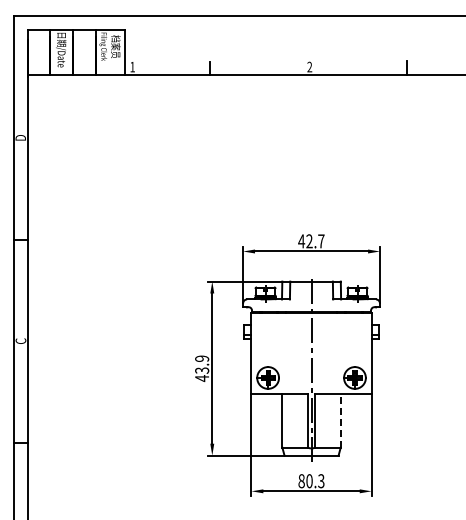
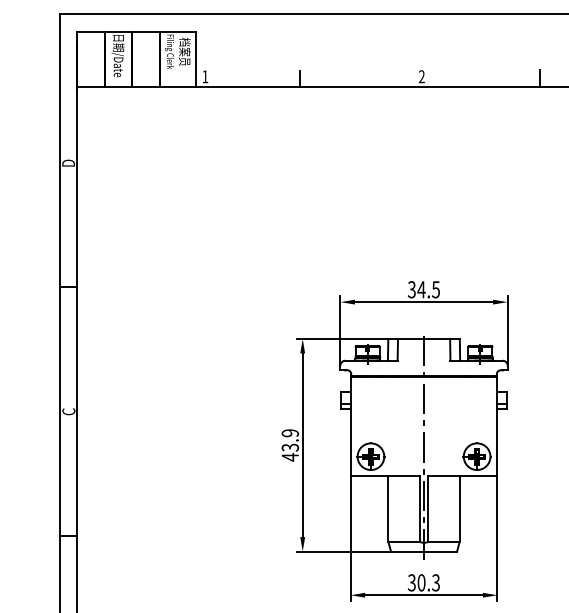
text: (311, 241) -> (423, 289), 42.7 -> 34.5
line: (340, 420) -> (459, 508), dashed -> solid
text: (301, 481) -> (411, 583), 80.3 -> 30.3

